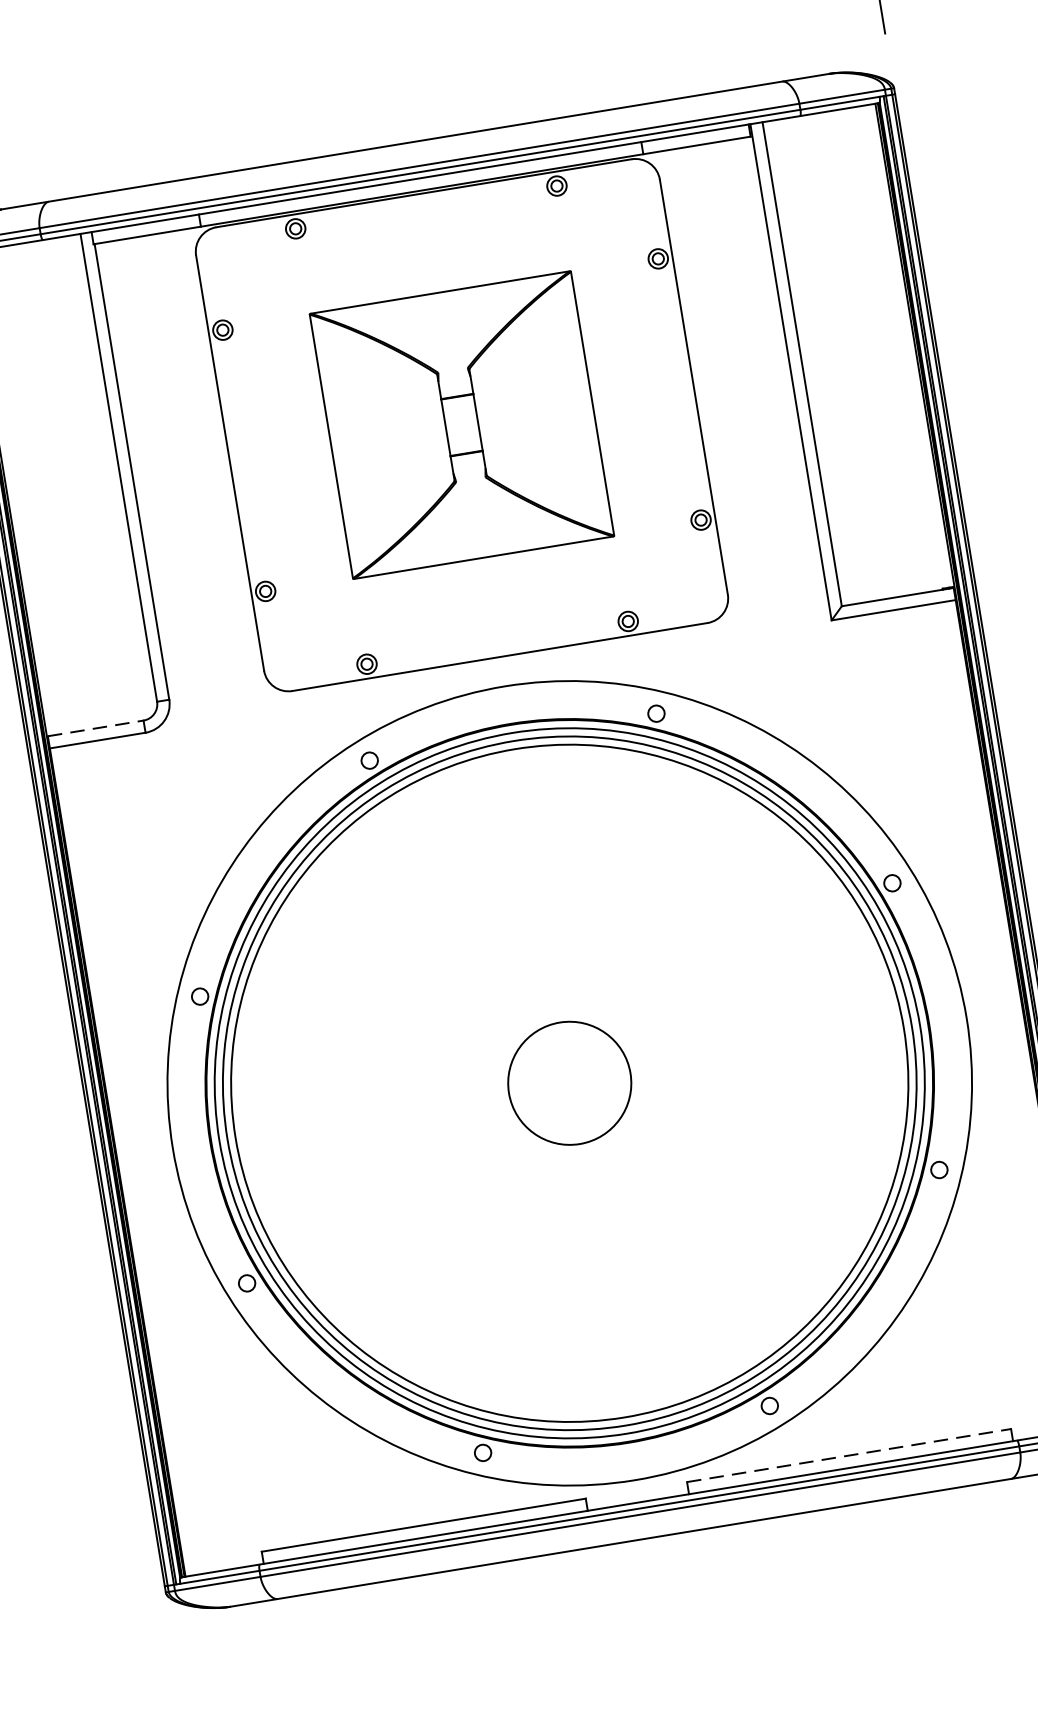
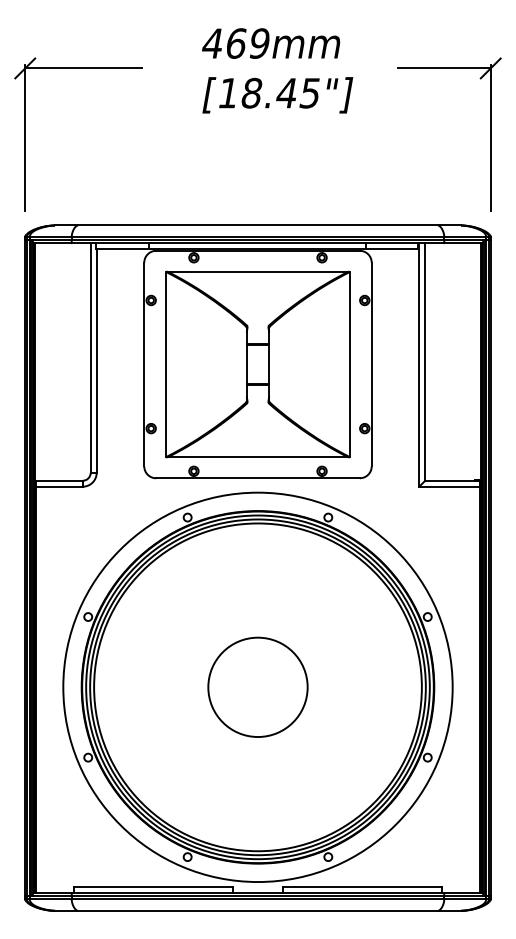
part: (460, 425) -> (257, 364), size x1.43
line: (95, 727) -> (59, 480), dashed -> solid
circle: (568, 1083) -> (257, 687), size x1.67
line: (849, 1454) -> (362, 886), dashed -> solid

